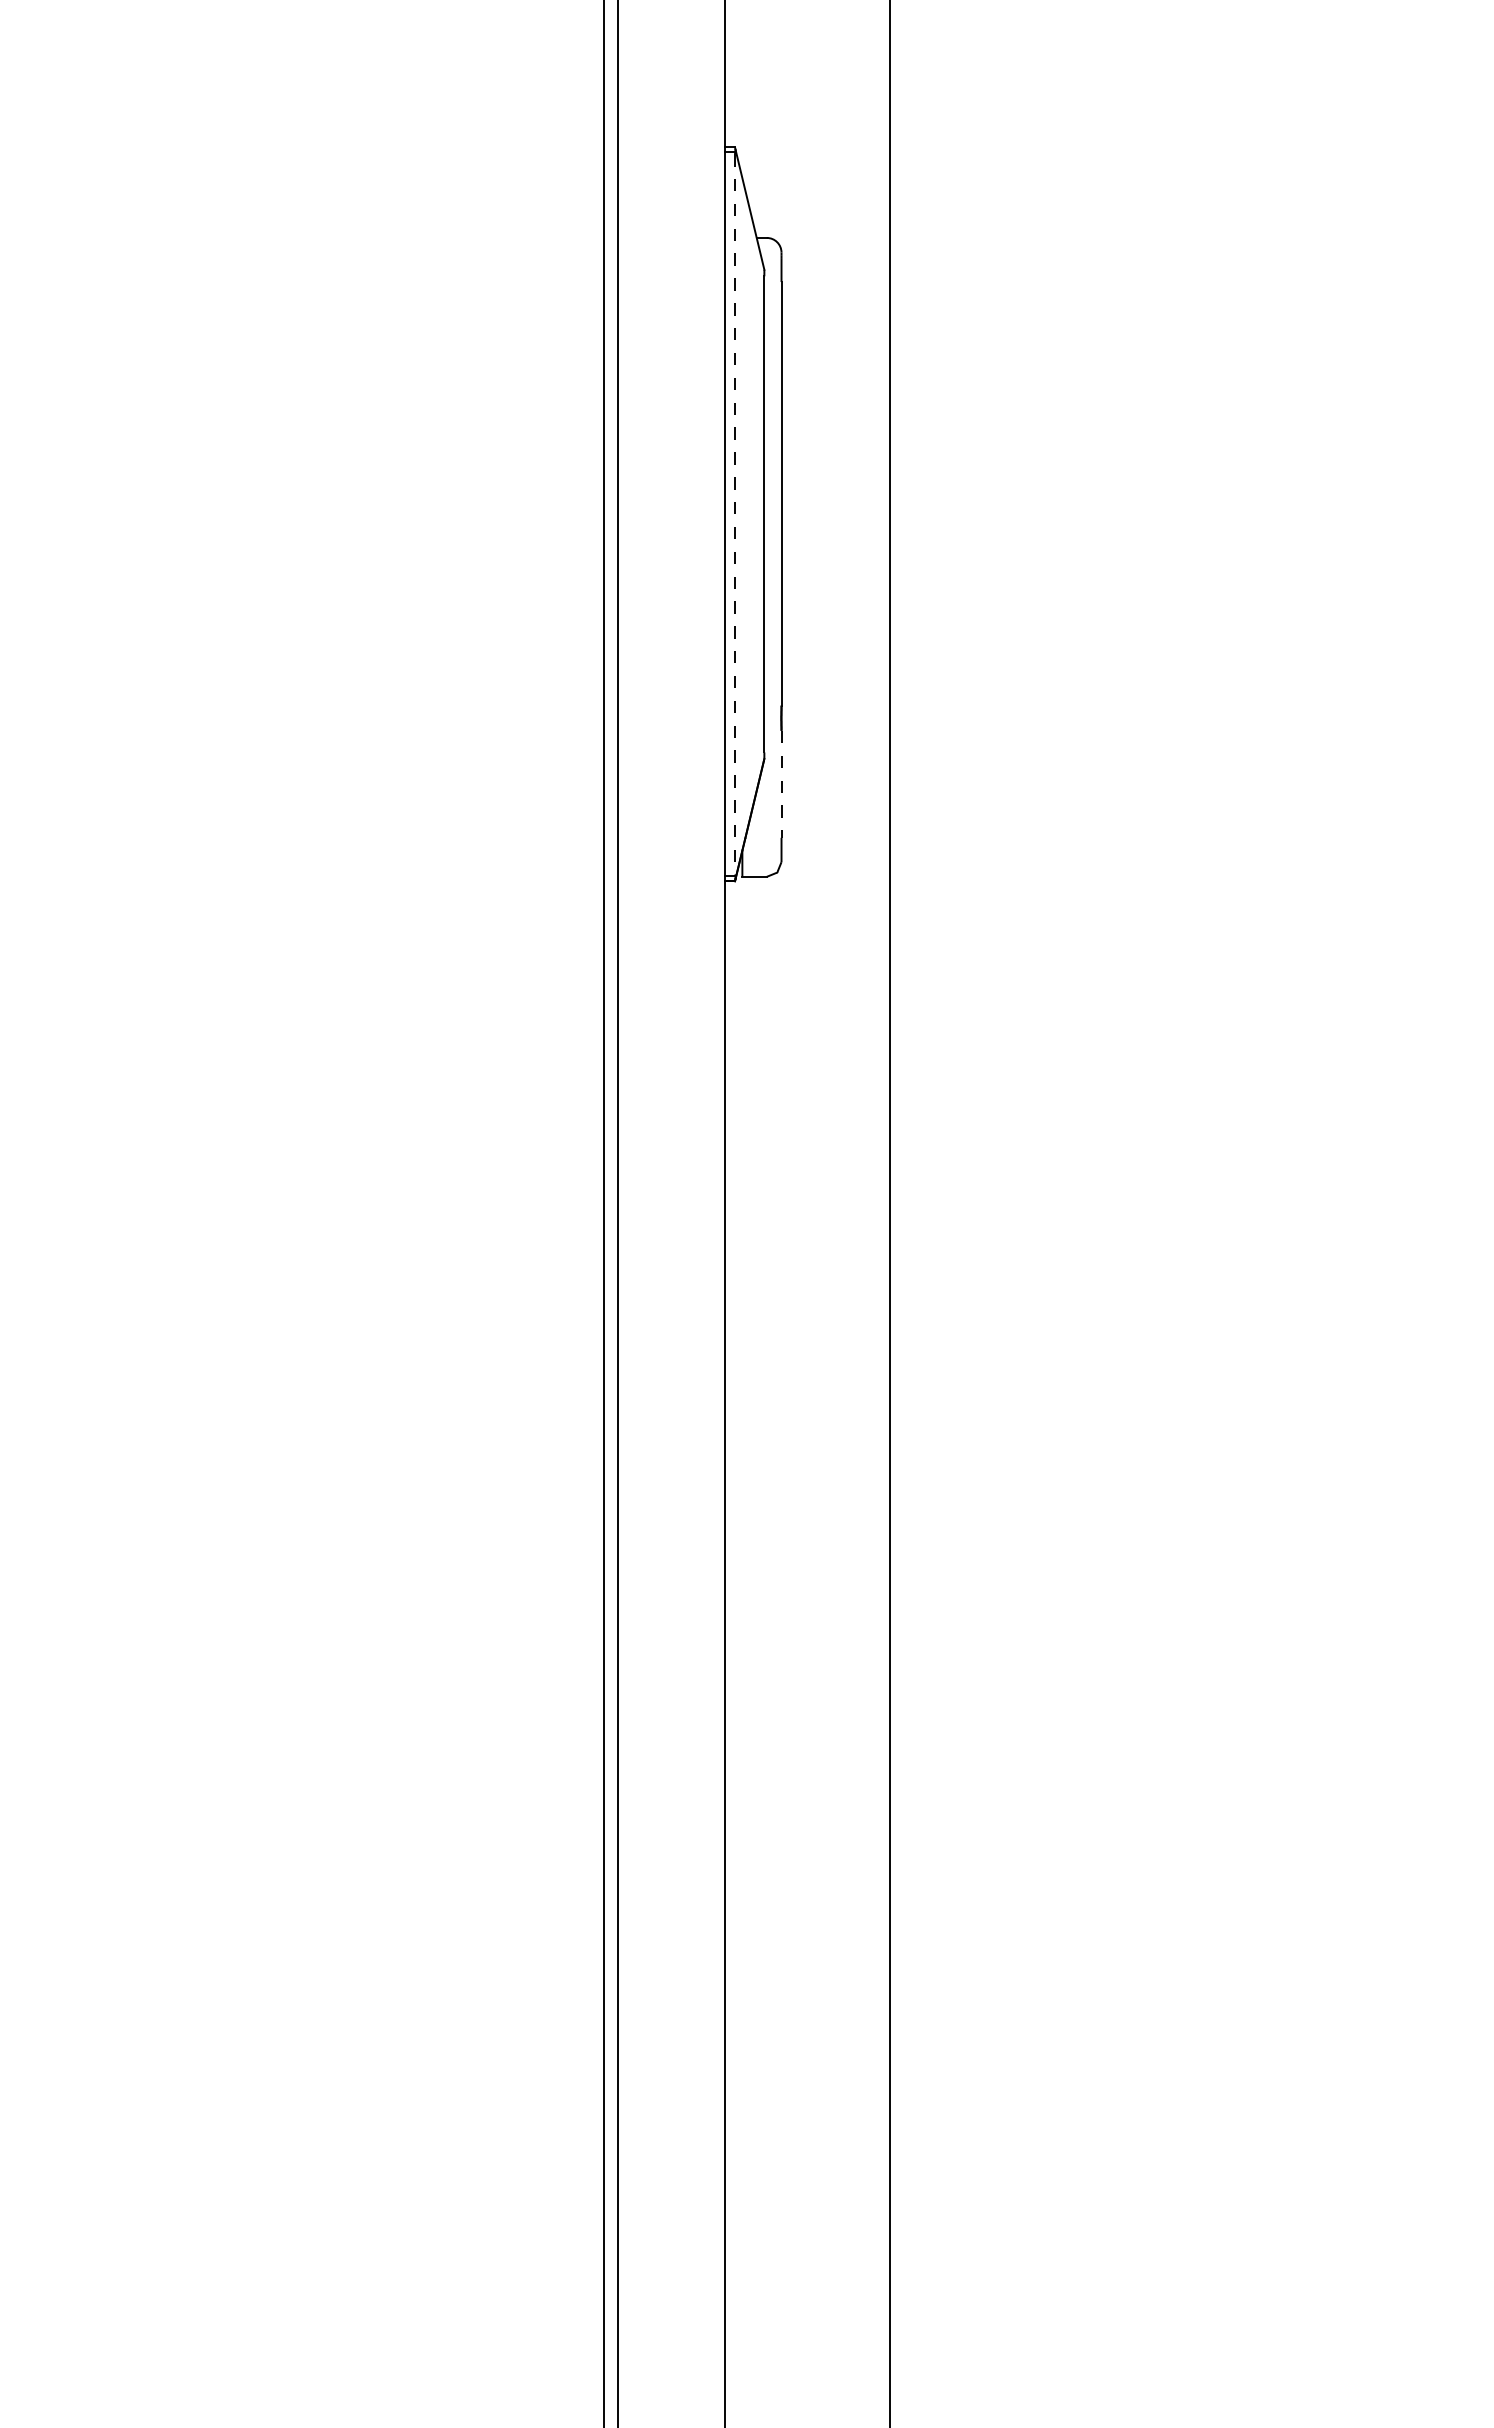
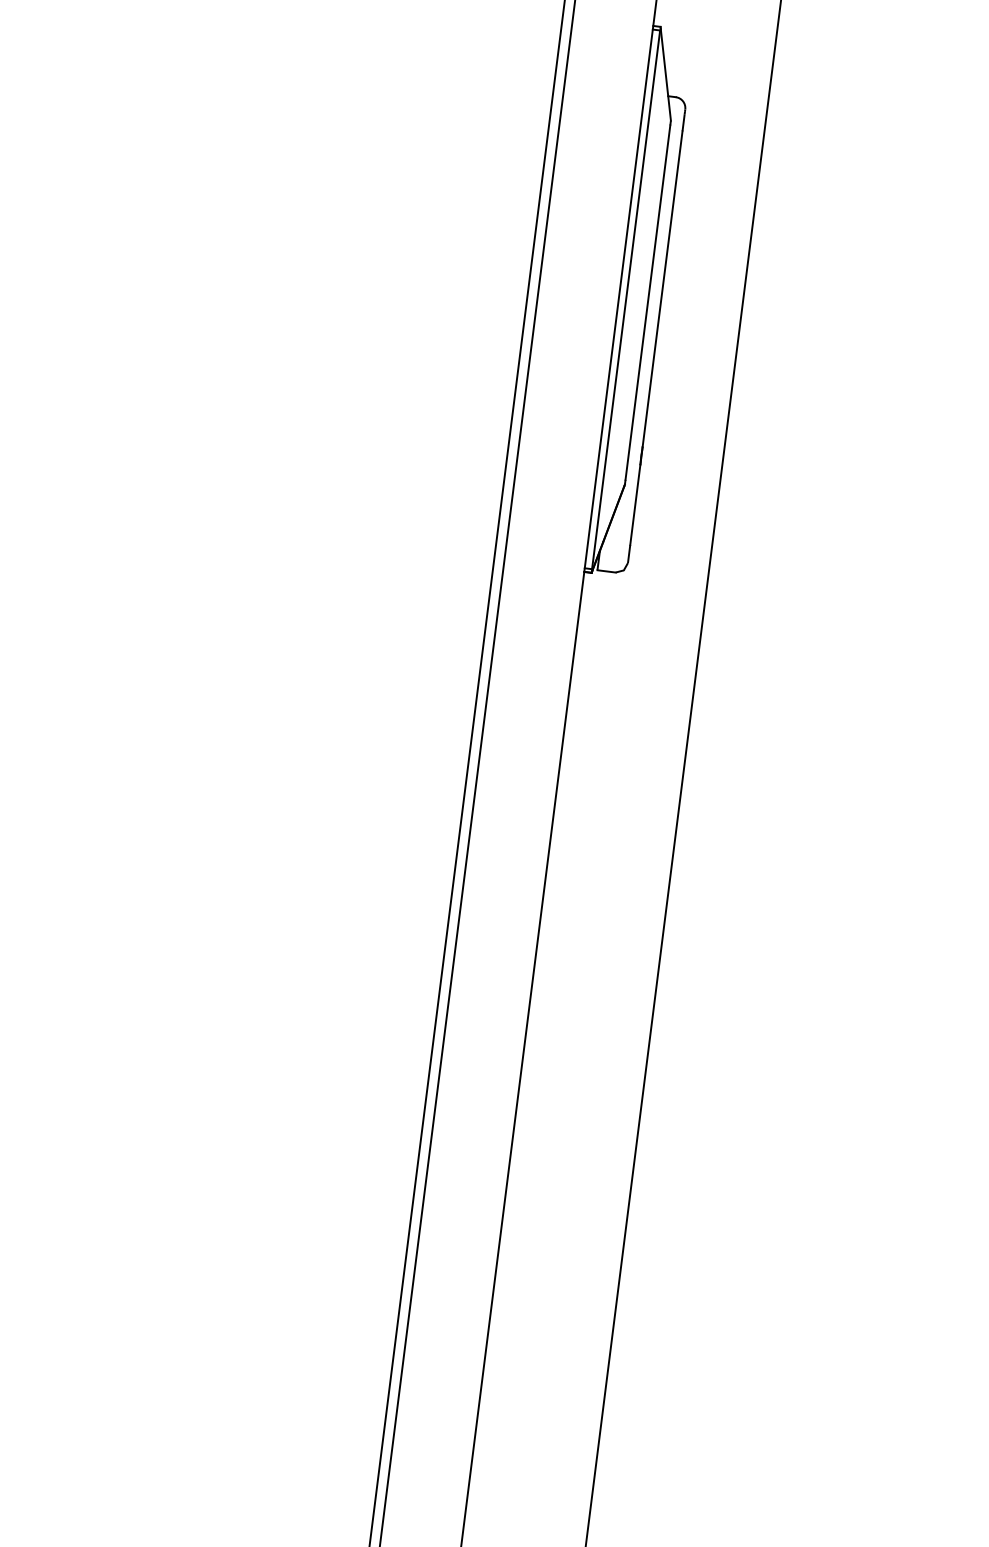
line: (735, 514) -> (626, 300), dashed -> solid
line: (781, 784) -> (635, 505), dashed -> solid

